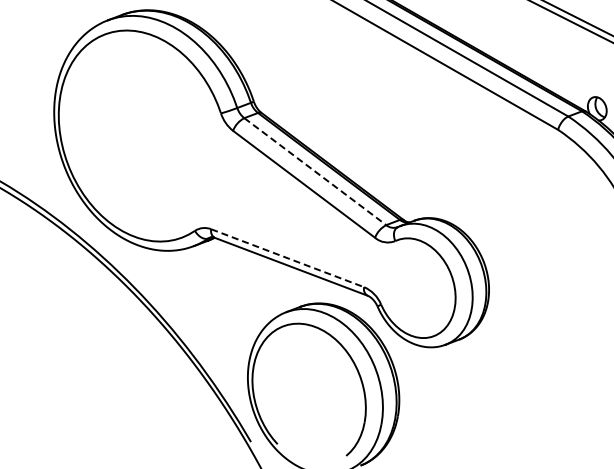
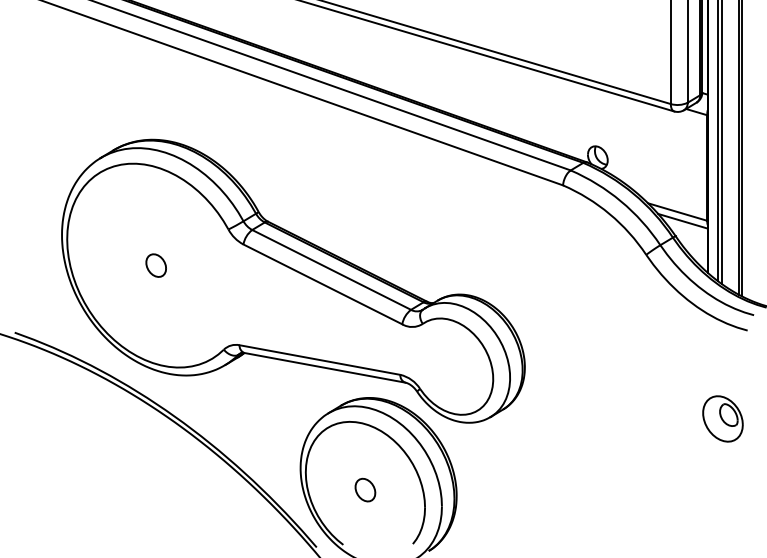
part: (142, 135) -> (155, 265), added
line: (315, 171) -> (331, 269), dashed -> solid
line: (287, 258) -> (319, 360), dashed -> solid
part: (309, 393) -> (365, 489), added

